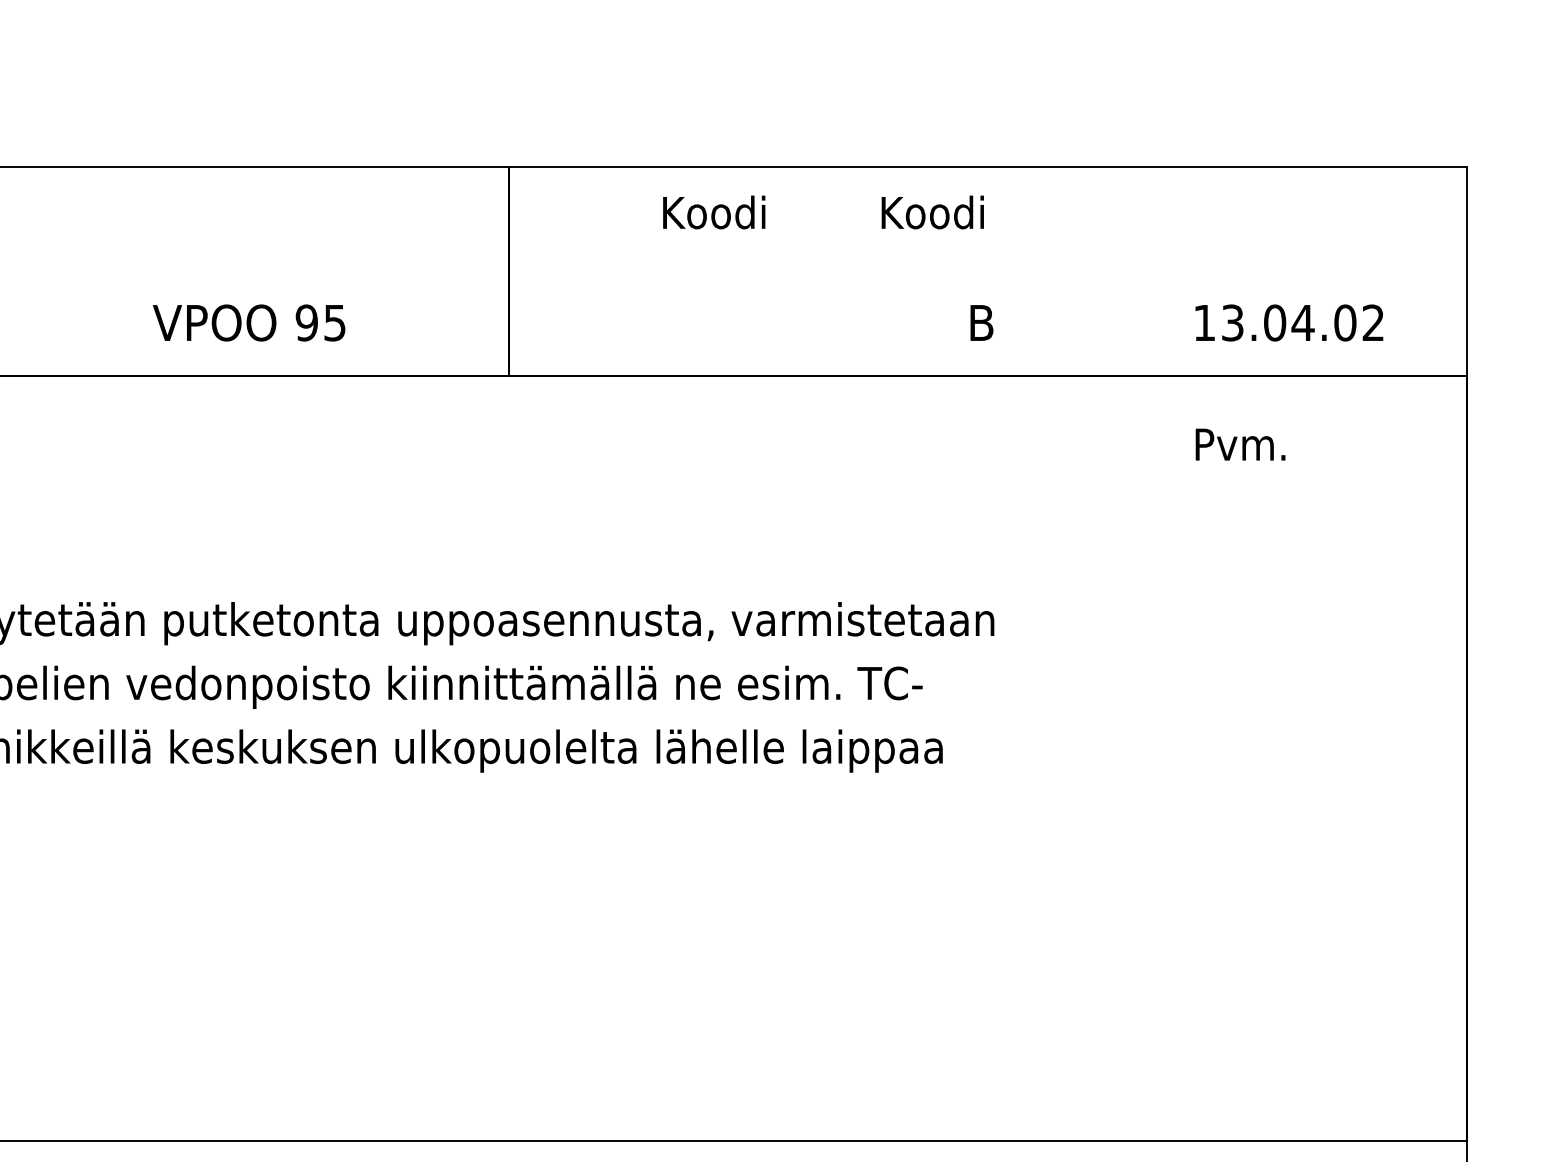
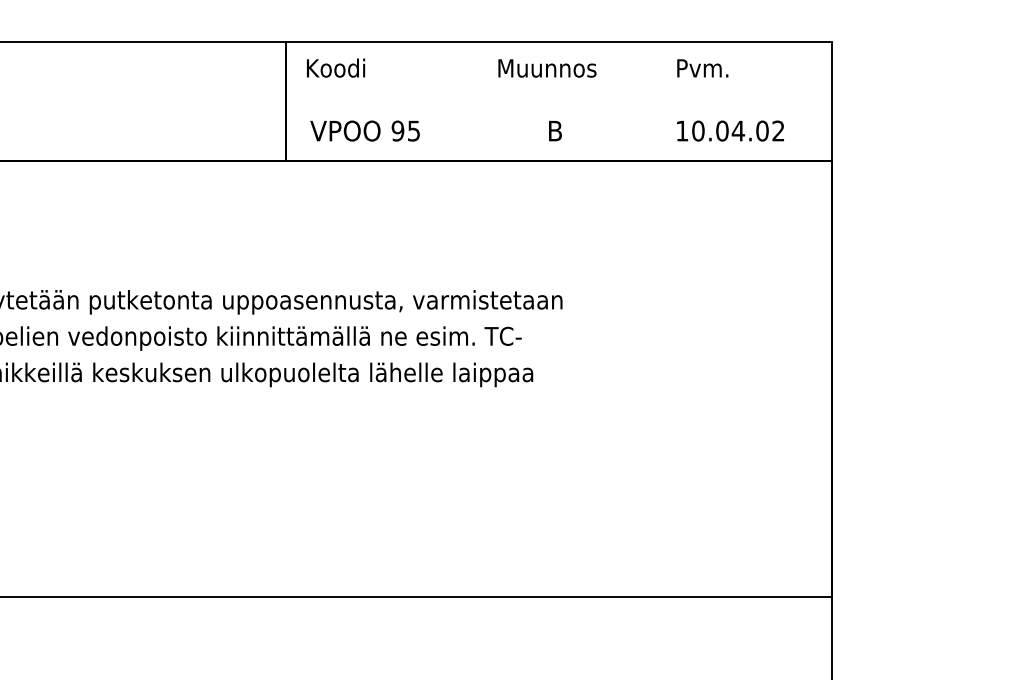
text: (715, 211) -> (336, 67), moved
text: (969, 211) -> (548, 67), Koodi -> Muunnos
text: (248, 321) -> (364, 130), moved
text: (1233, 321) -> (698, 130), 13.04.02 -> 10.04.02
text: (1240, 444) -> (702, 68), moved

